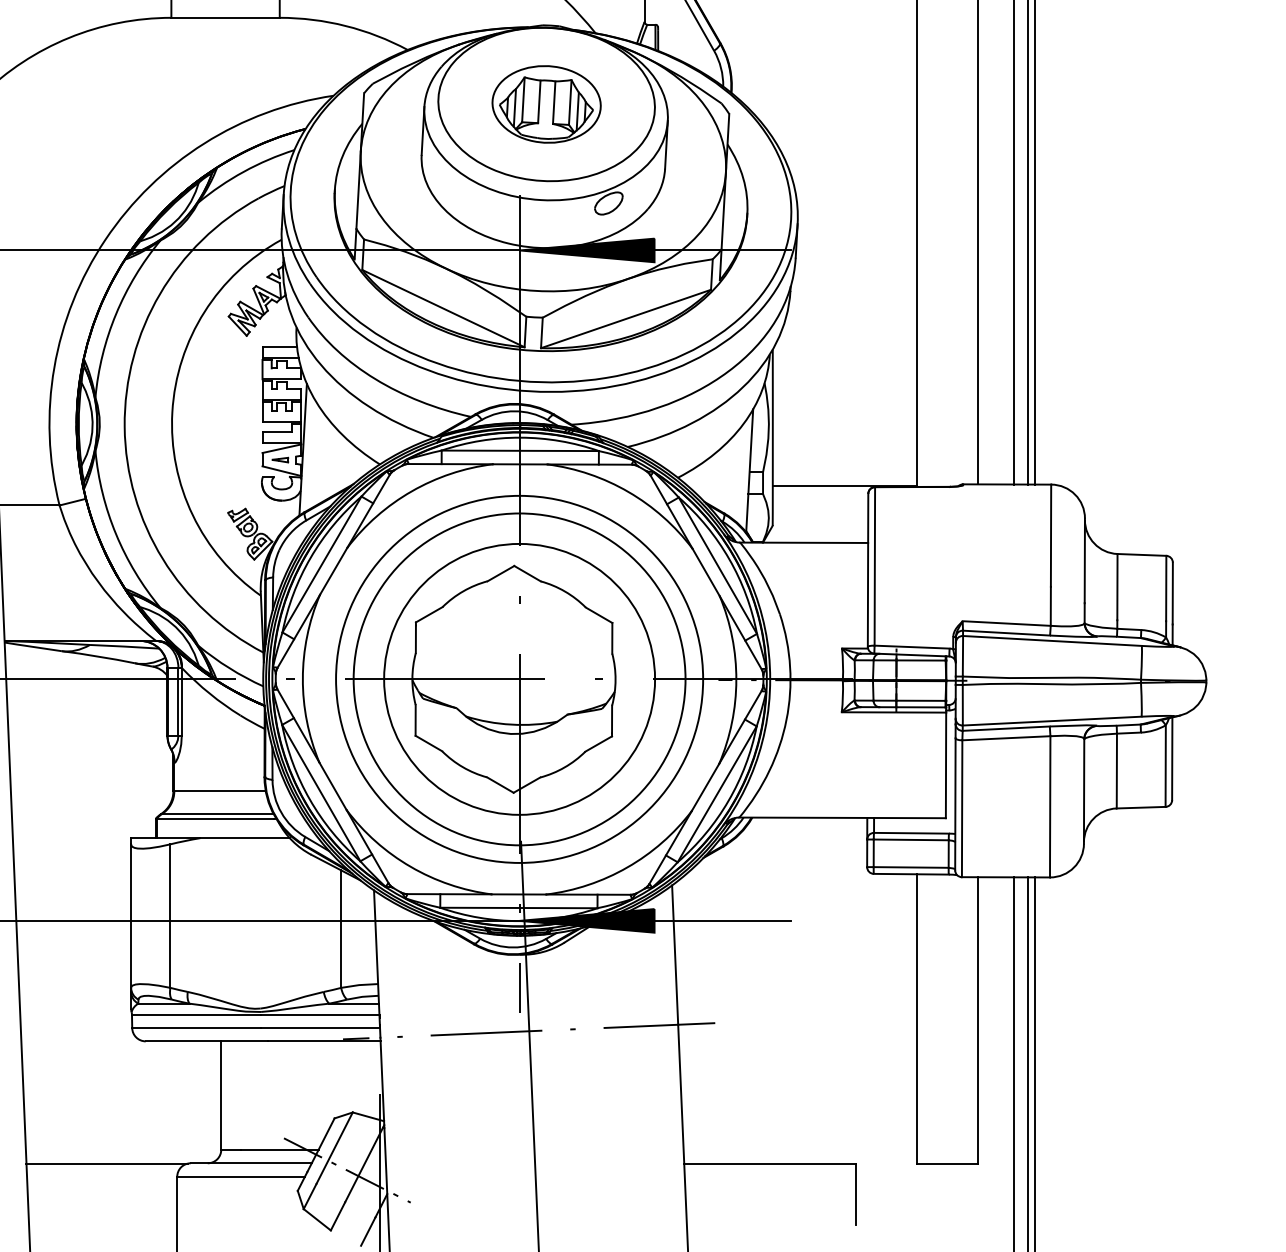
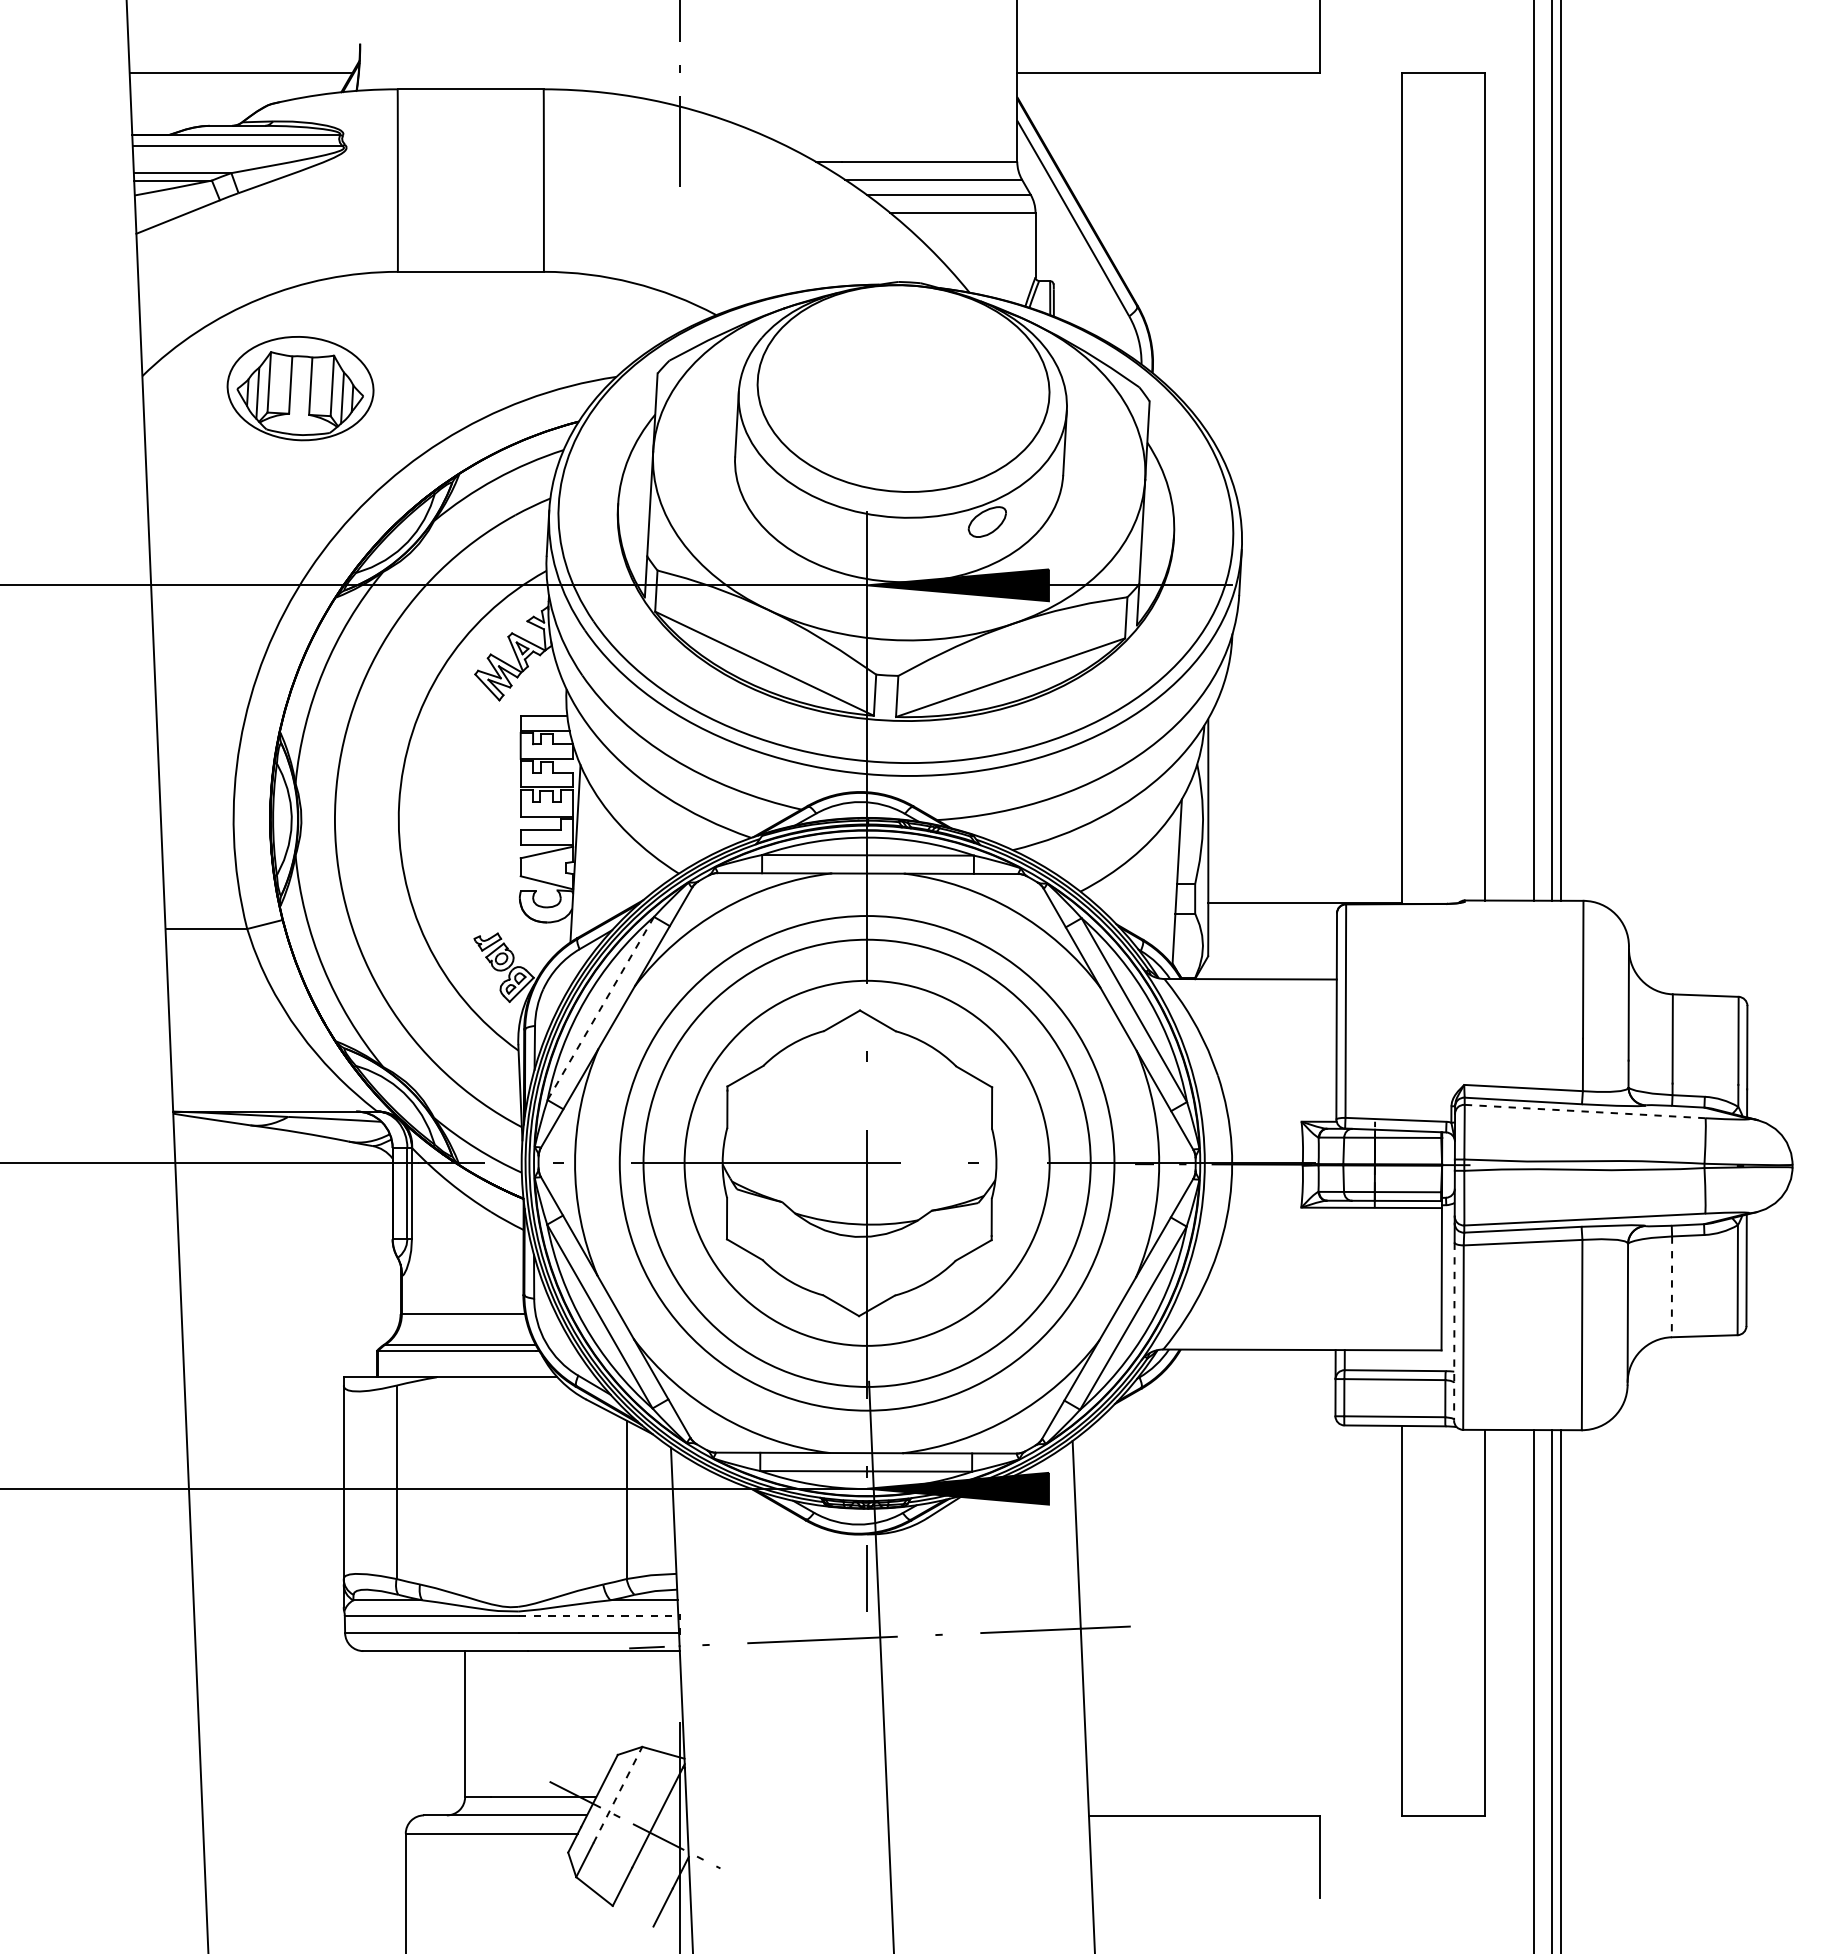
part: (546, 104) -> (300, 388), moved
part: (280, 459) -> (544, 867), removed
line: (321, 564) -> (600, 1008), solid -> dashed
line: (1052, 640) -> (1585, 1111), solid -> dashed
line: (1116, 771) -> (1671, 1287), solid -> dashed
line: (955, 804) -> (1454, 1332), solid -> dashed
line: (722, 920) -> (1140, 1488), removed
line: (320, 1014) -> (598, 1615), solid -> dashed
line: (335, 1147) -> (618, 1794), solid -> dashed
line: (106, 1163) -> (310, 1815), removed

